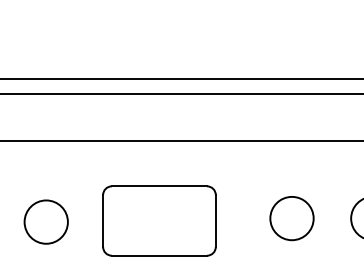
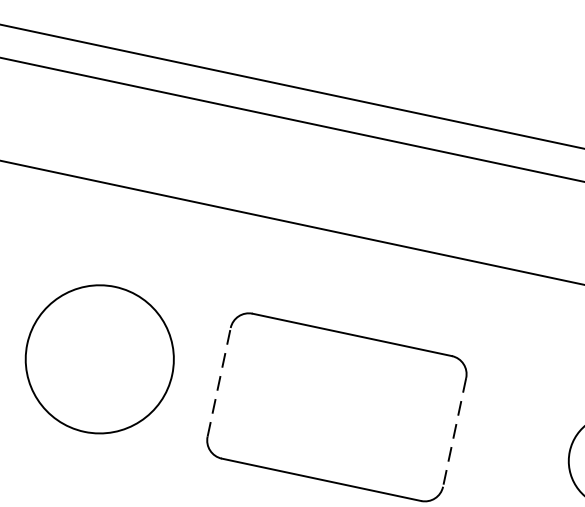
circle: (45, 221) -> (98, 357), size x1.6
line: (103, 221) -> (219, 383), solid -> dashed
line: (215, 221) -> (453, 433), solid -> dashed

